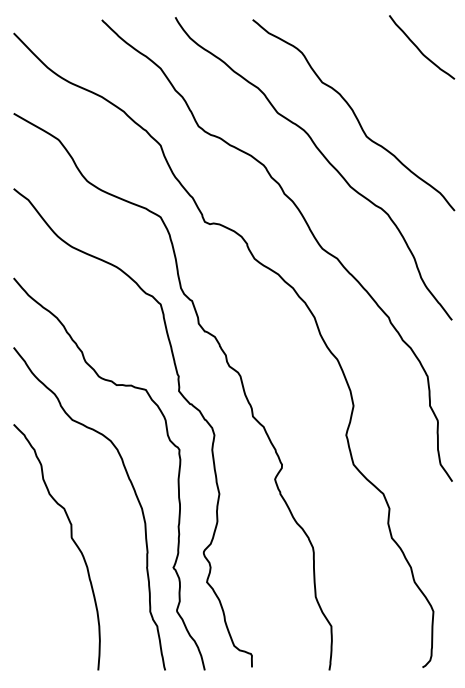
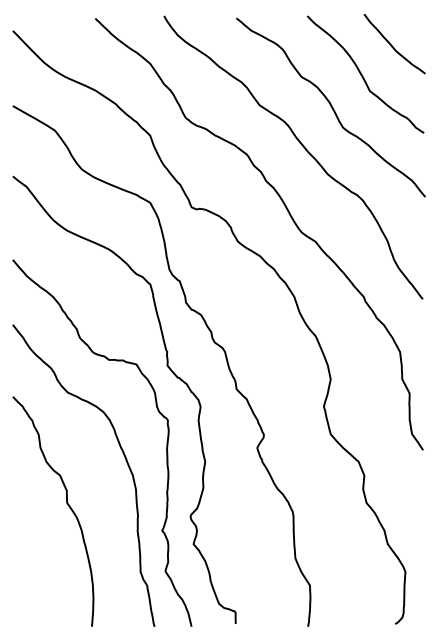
curve: (388, 81) -> (363, 75), added

